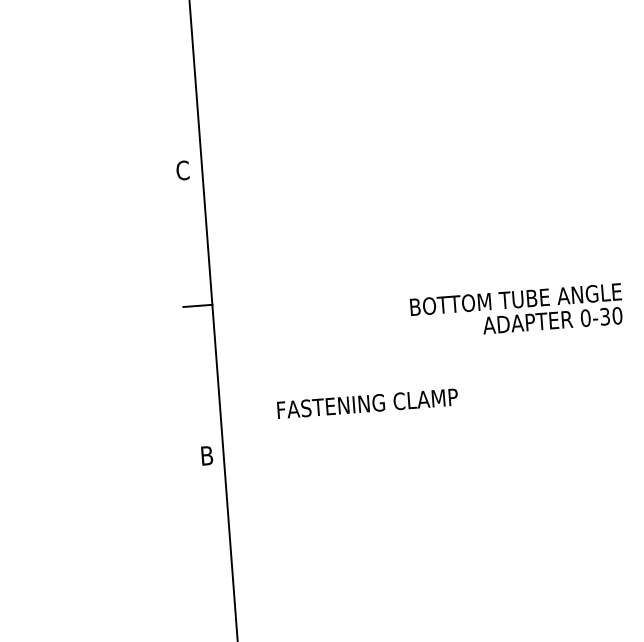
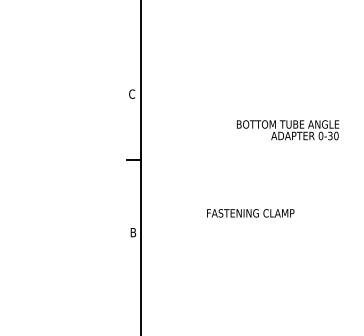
text: (515, 312) -> (287, 130), moved
text: (367, 404) -> (250, 213), moved

